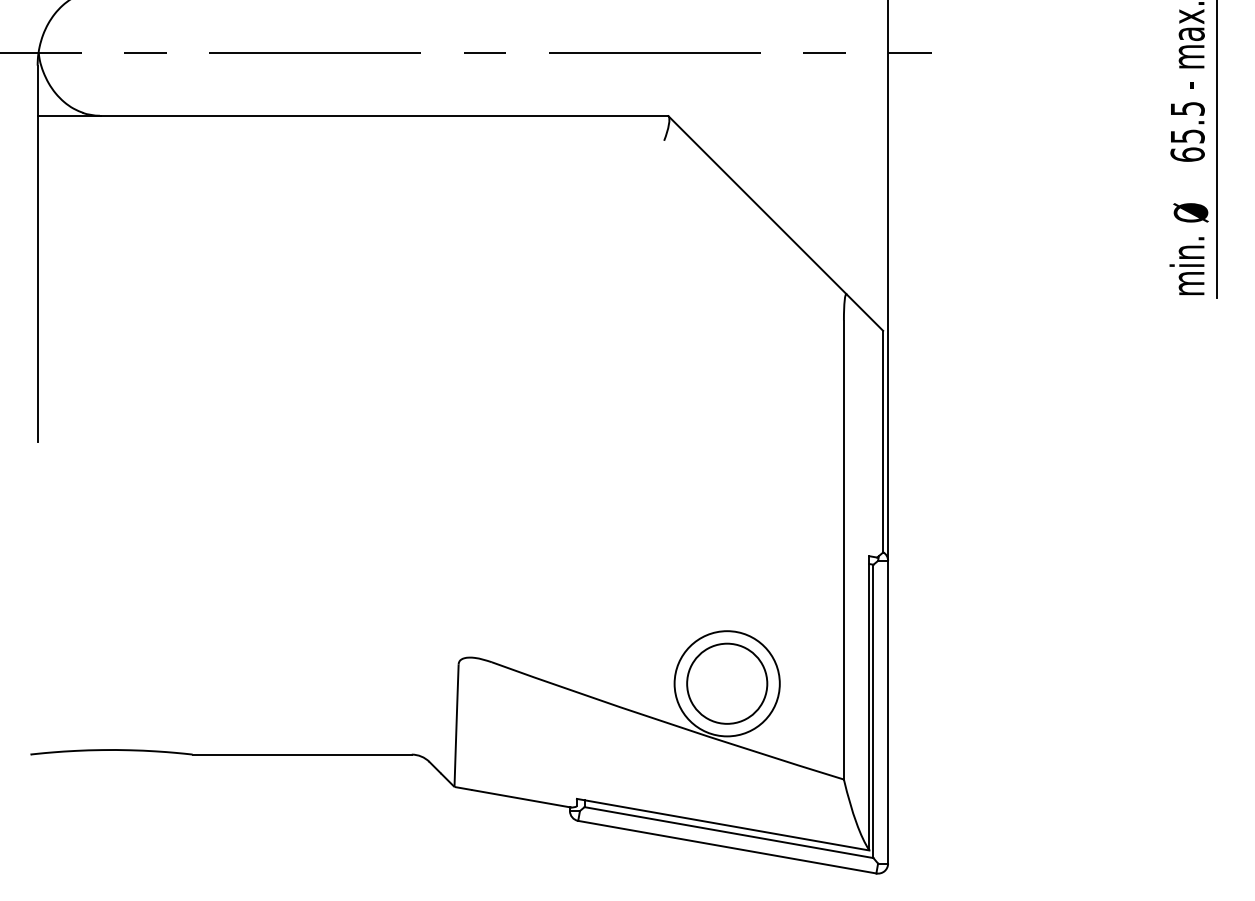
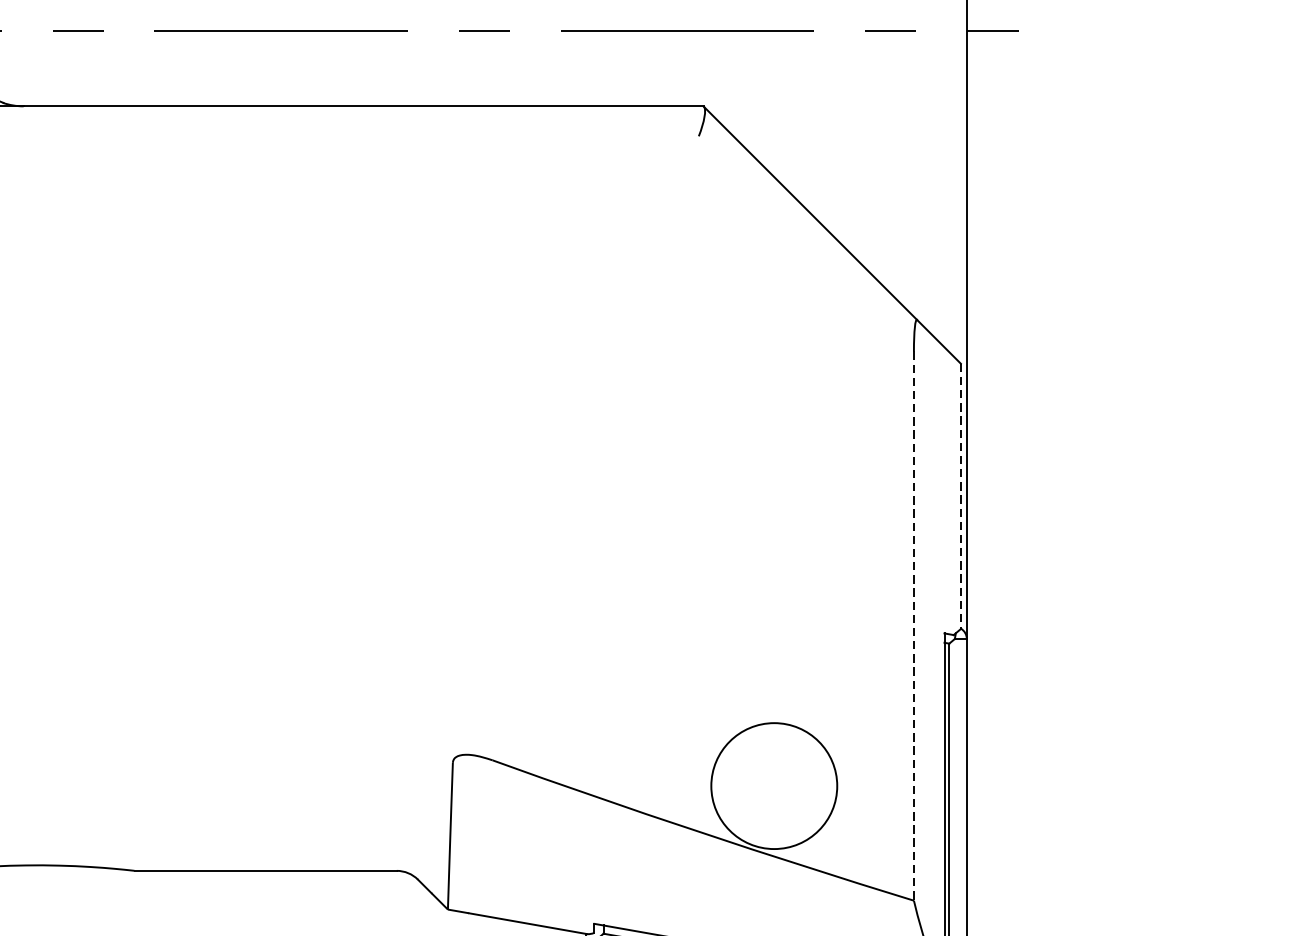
line: (883, 441) -> (961, 496), solid -> dashed
line: (843, 550) -> (913, 626), solid -> dashed
circle: (727, 683) -> (774, 785), removed

